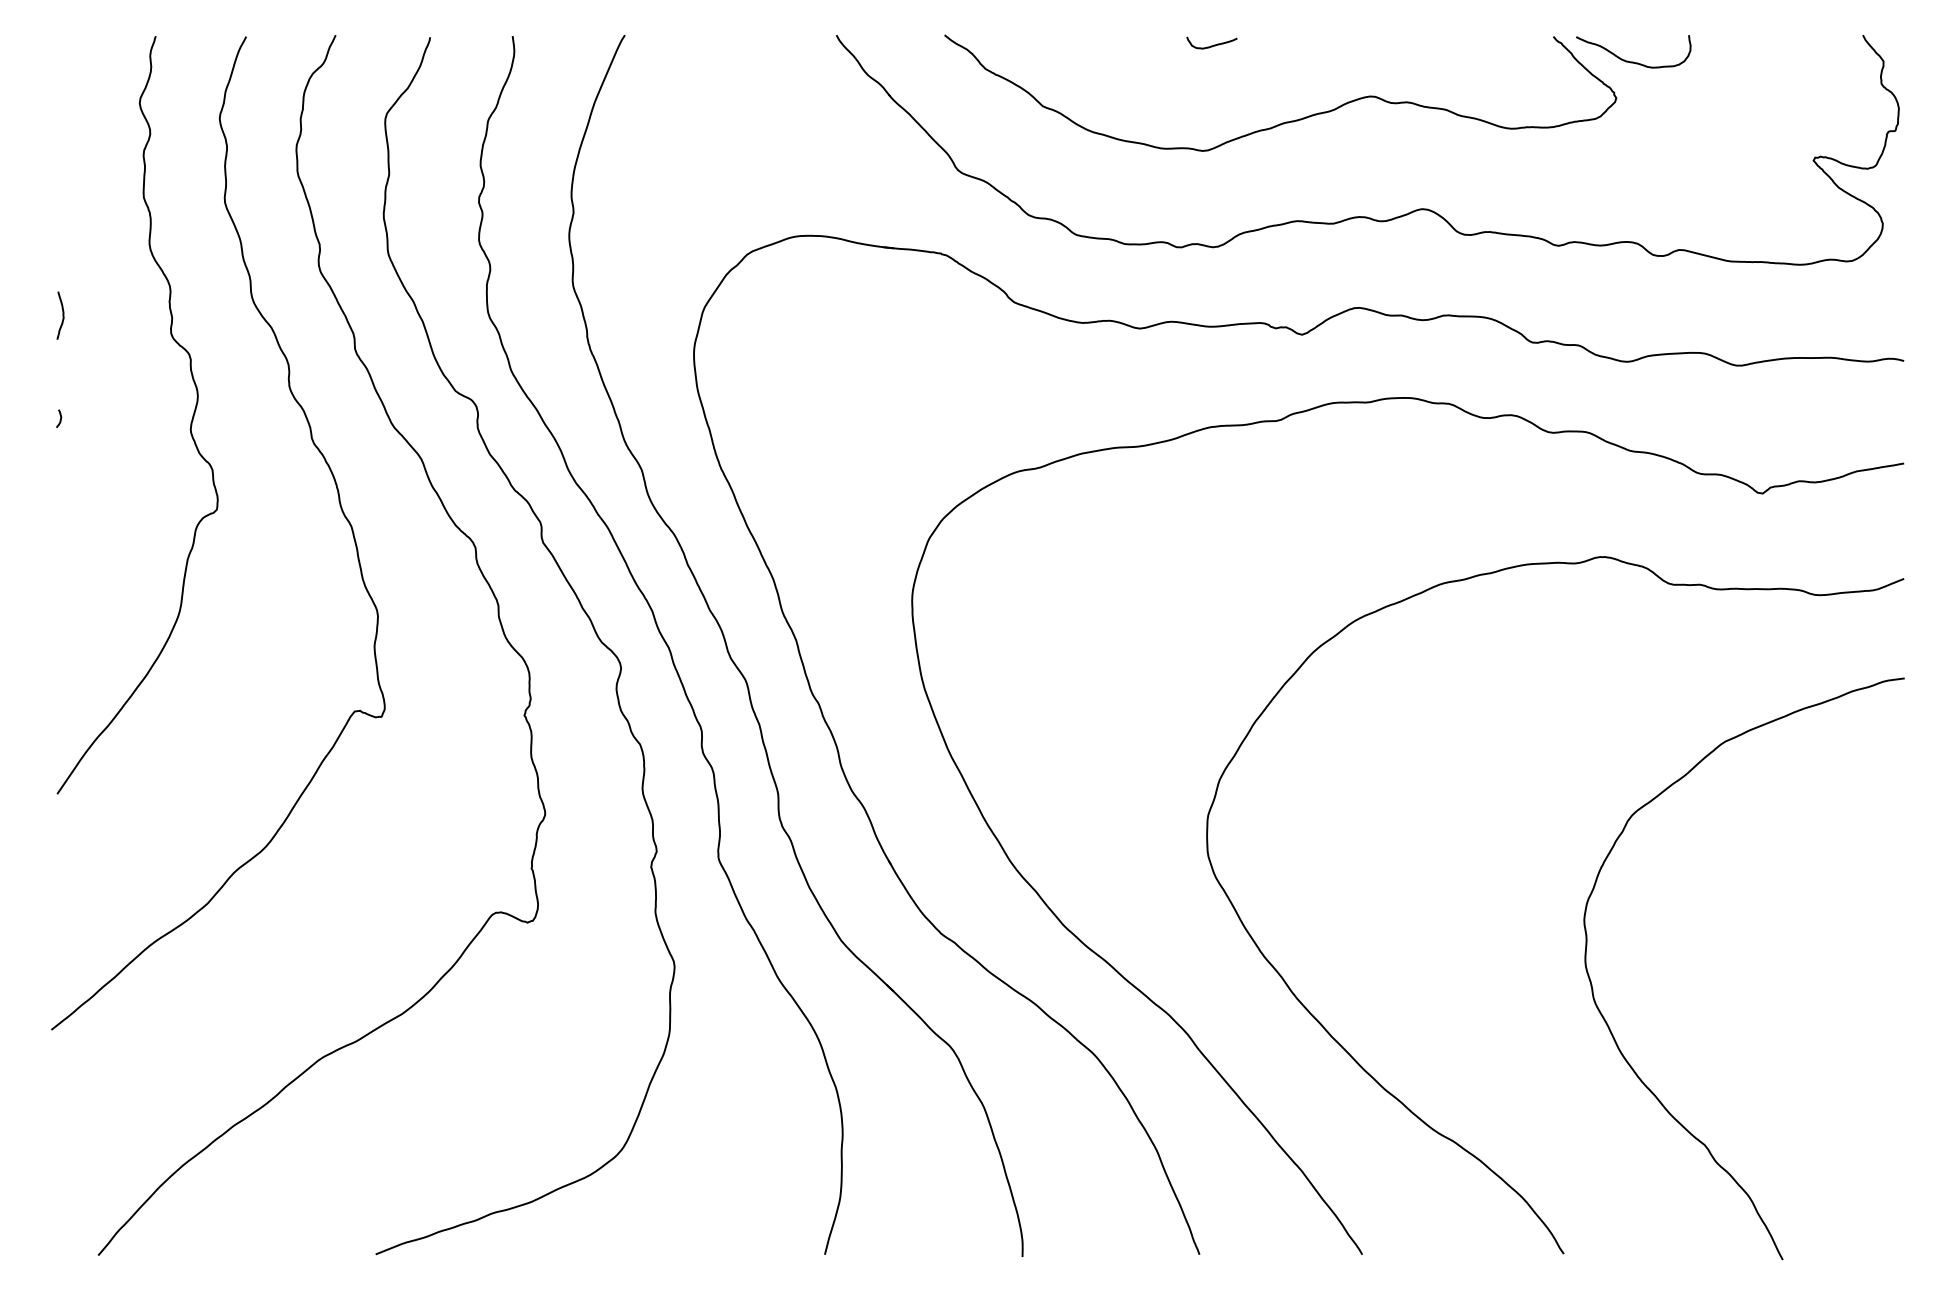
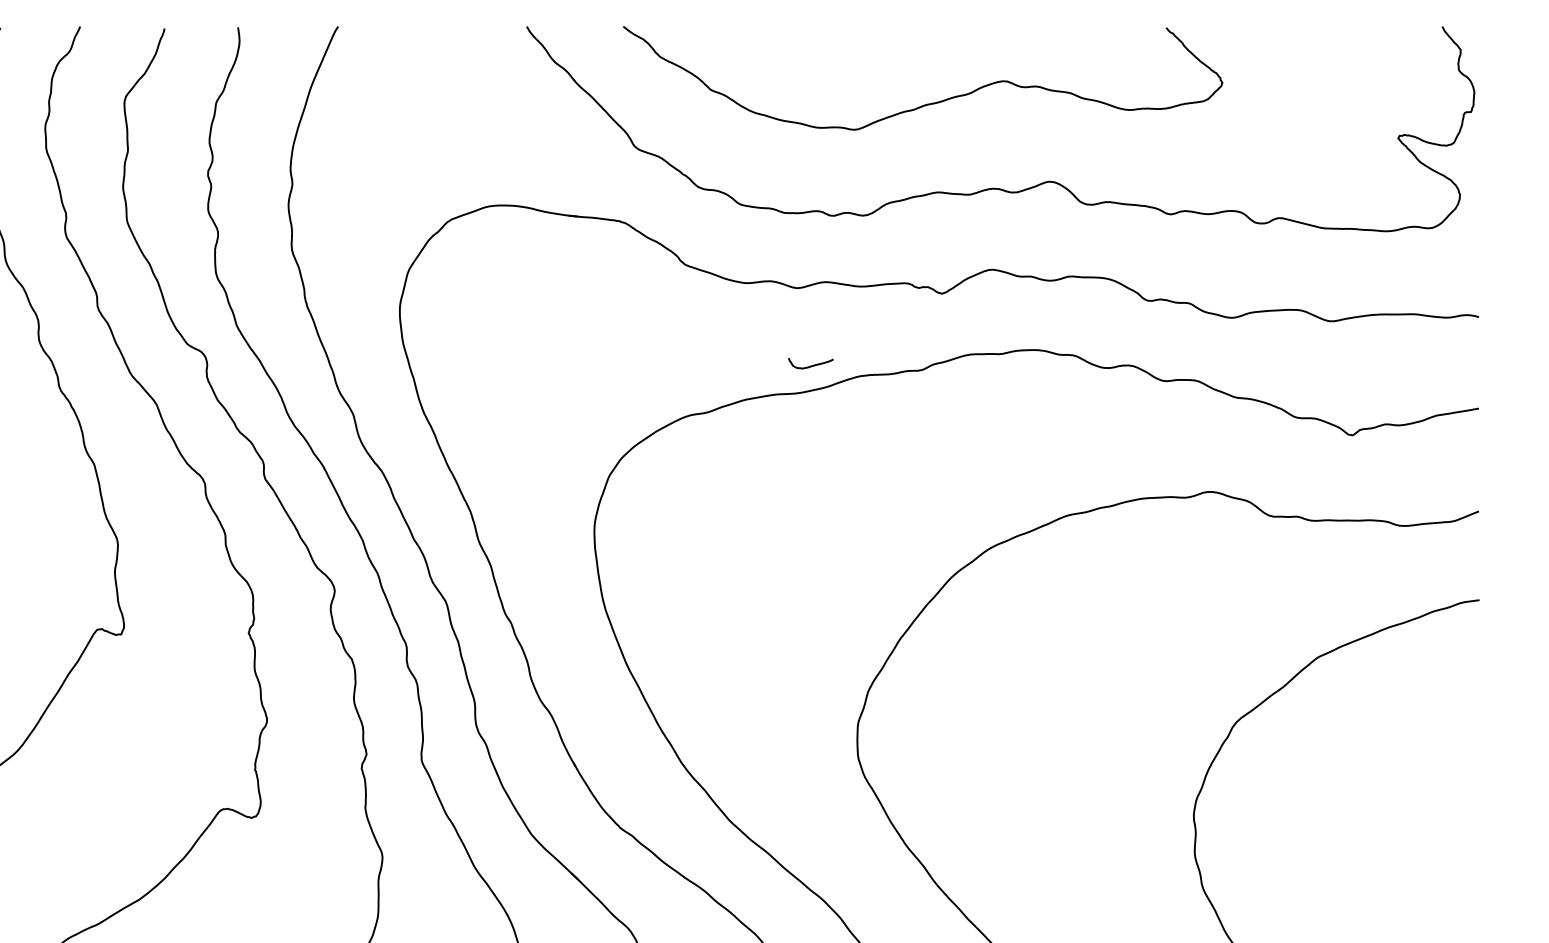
curve: (1211, 45) -> (810, 365), moved
curve: (1633, 61) -> (1237, 50), removed

